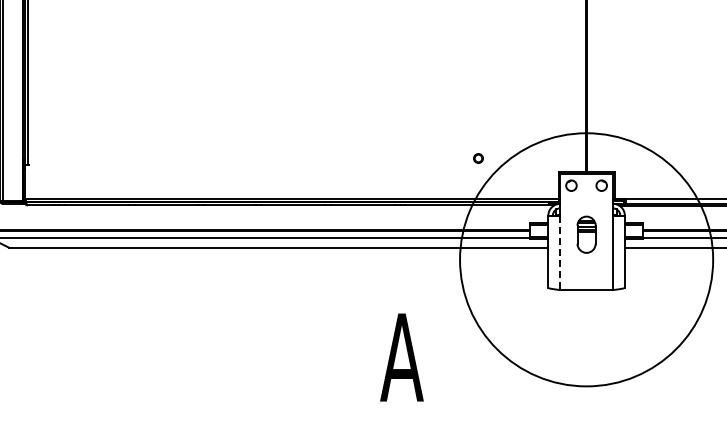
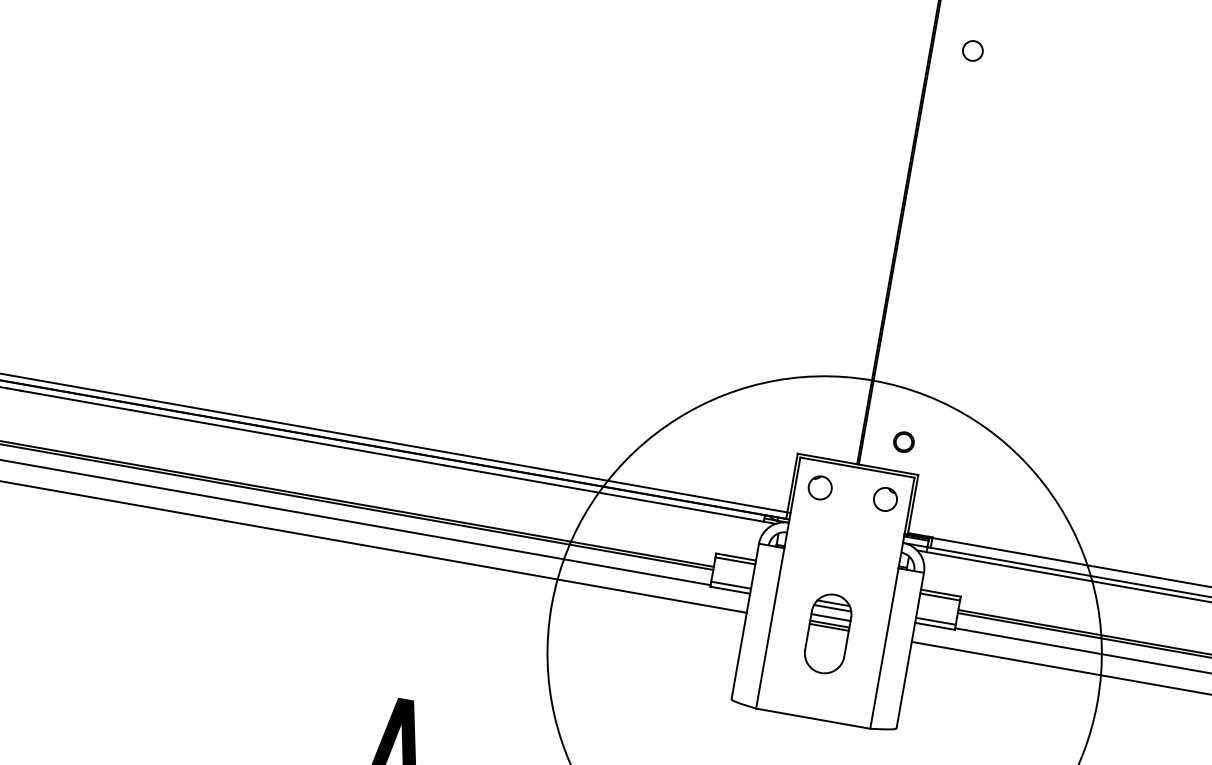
part: (478, 158) -> (903, 442), moved
part: (586, 234) -> (828, 633), moved
line: (560, 253) -> (770, 629), dashed -> solid

